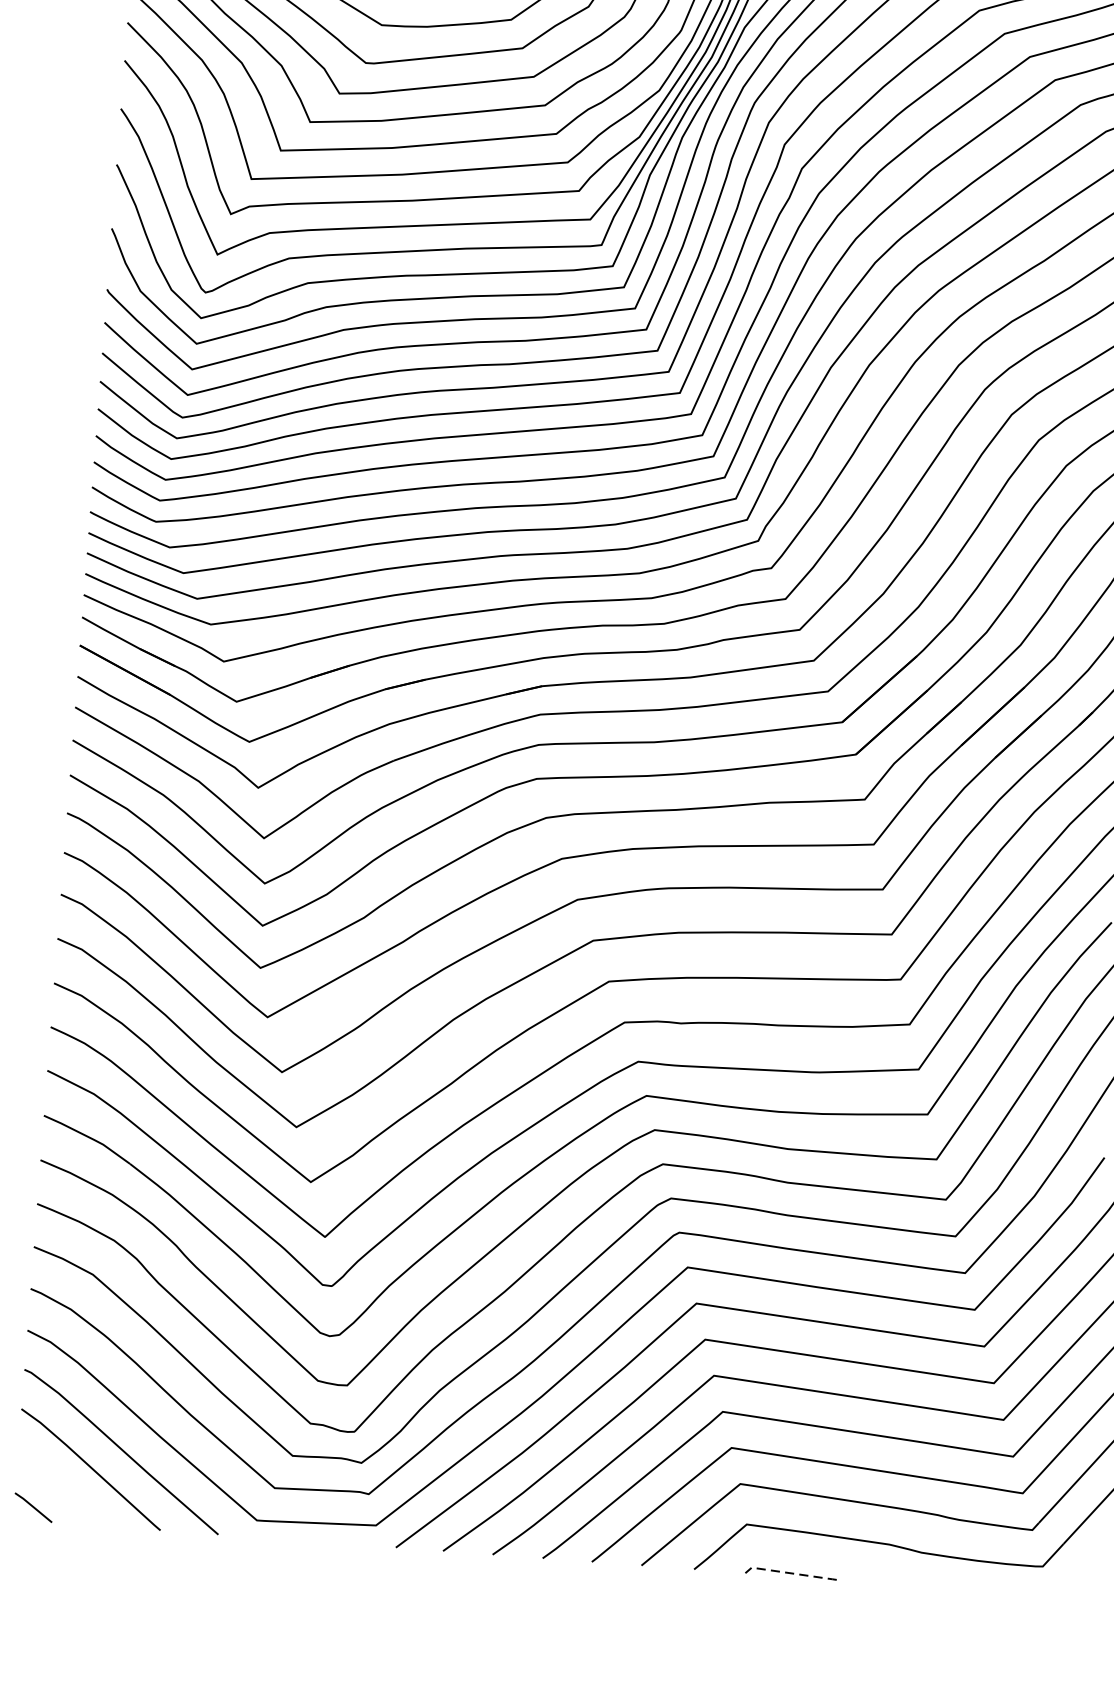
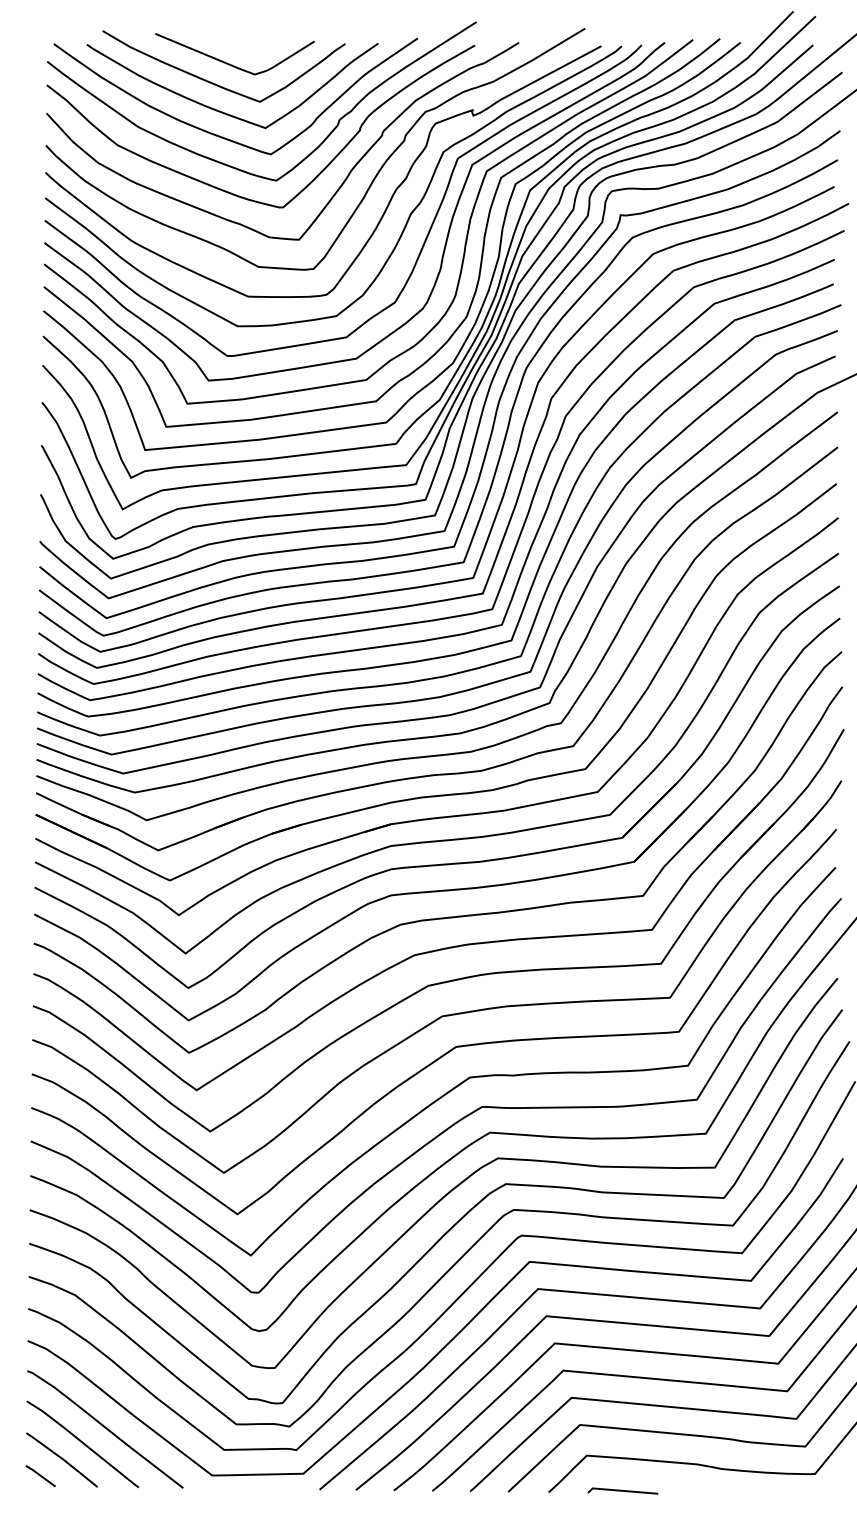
line: (61, 1487) -> (61, 1459), added
line: (790, 1572) -> (622, 1490), dashed -> solid

